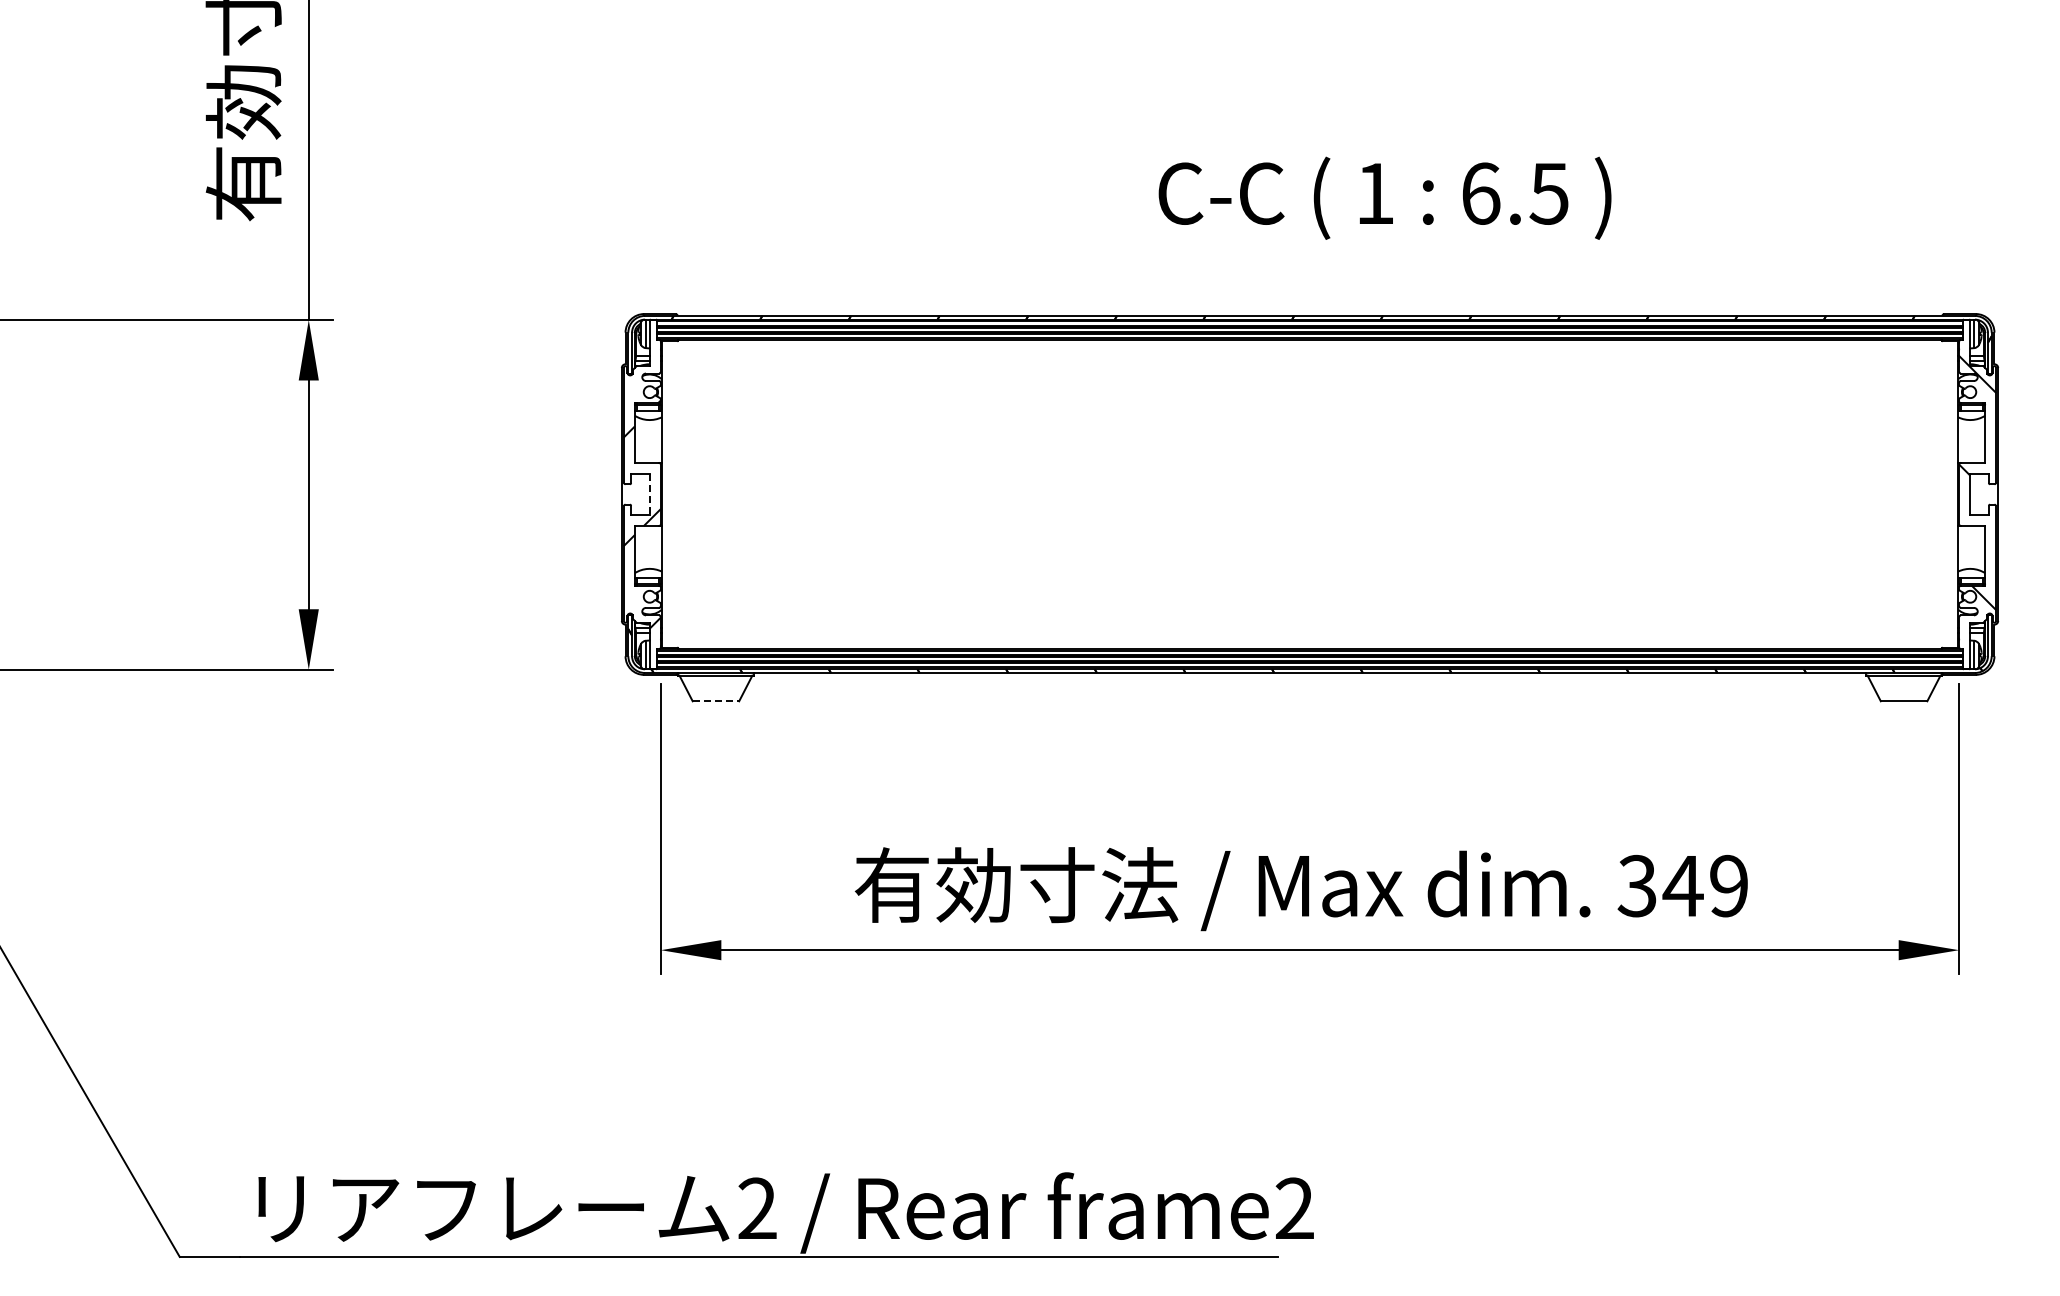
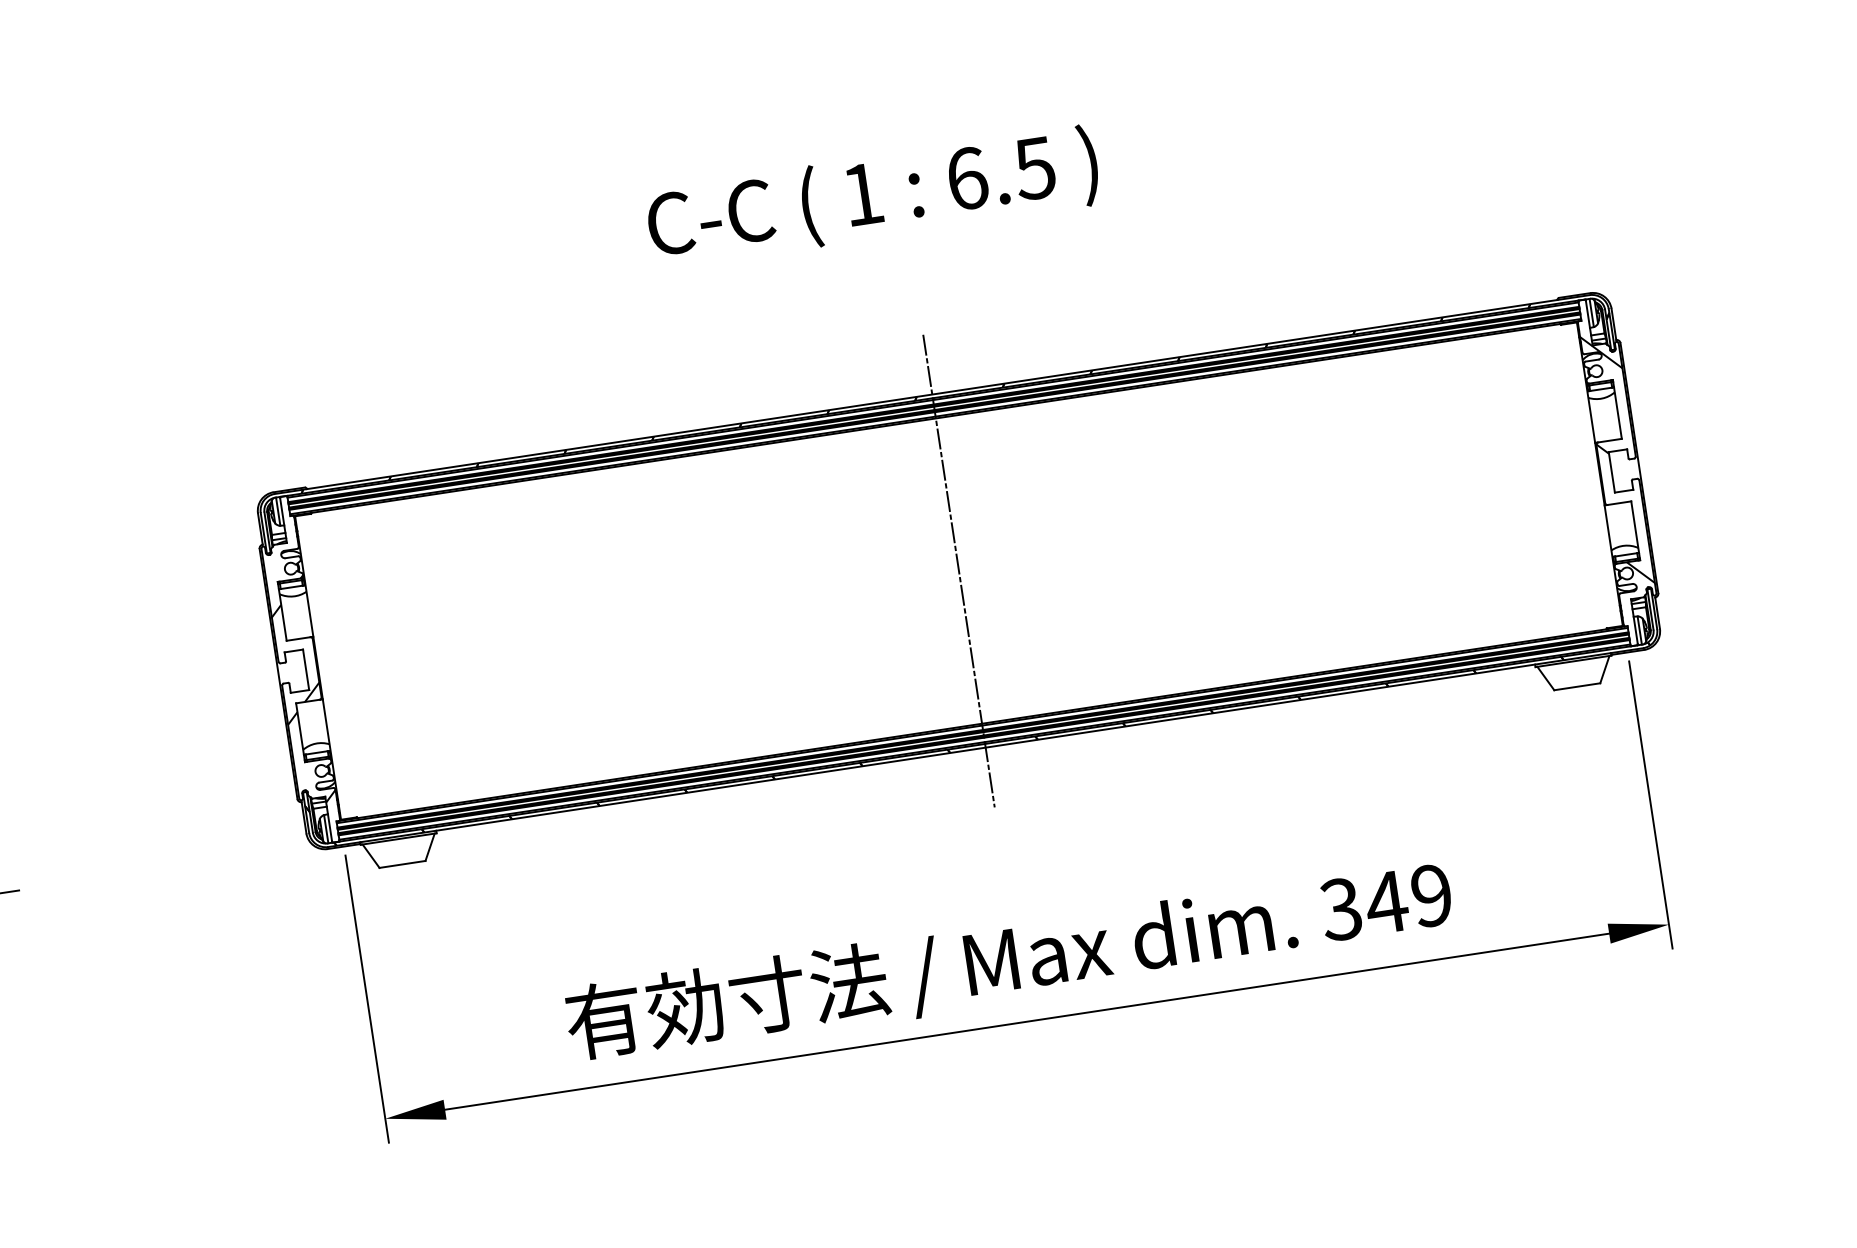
text: (1384, 197) -> (872, 196), moved
line: (649, 494) -> (305, 669), dashed -> solid
line: (1310, 494) -> (959, 571), added
line: (716, 701) -> (403, 864), dashed -> solid

